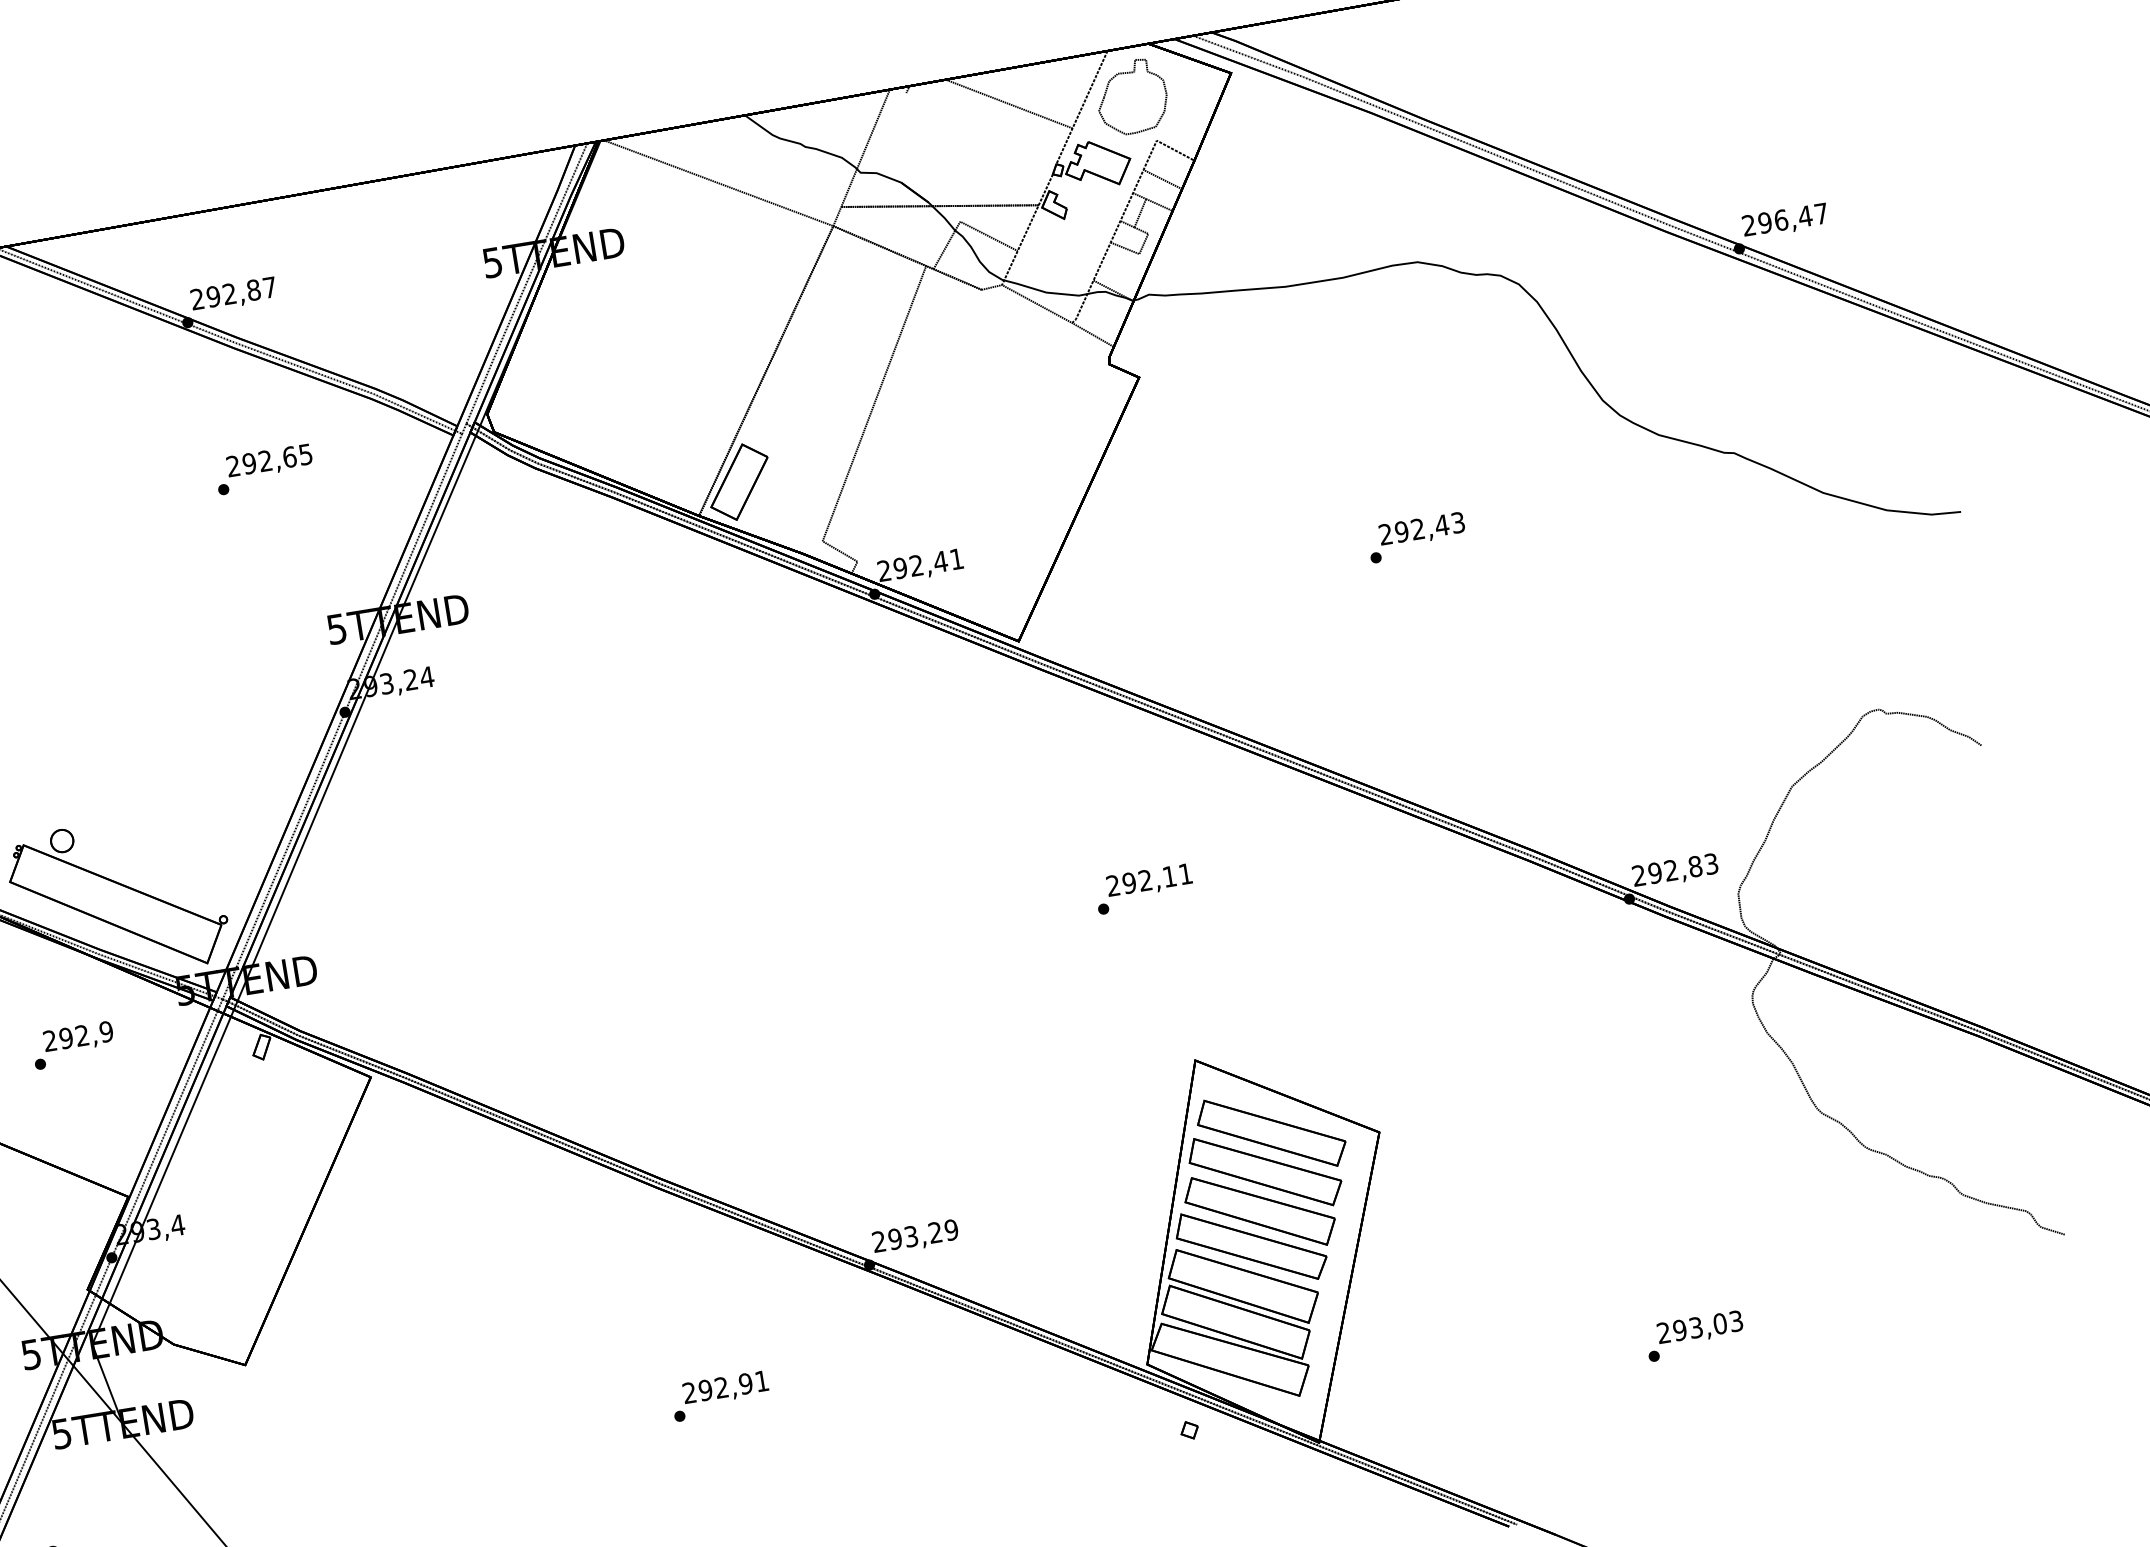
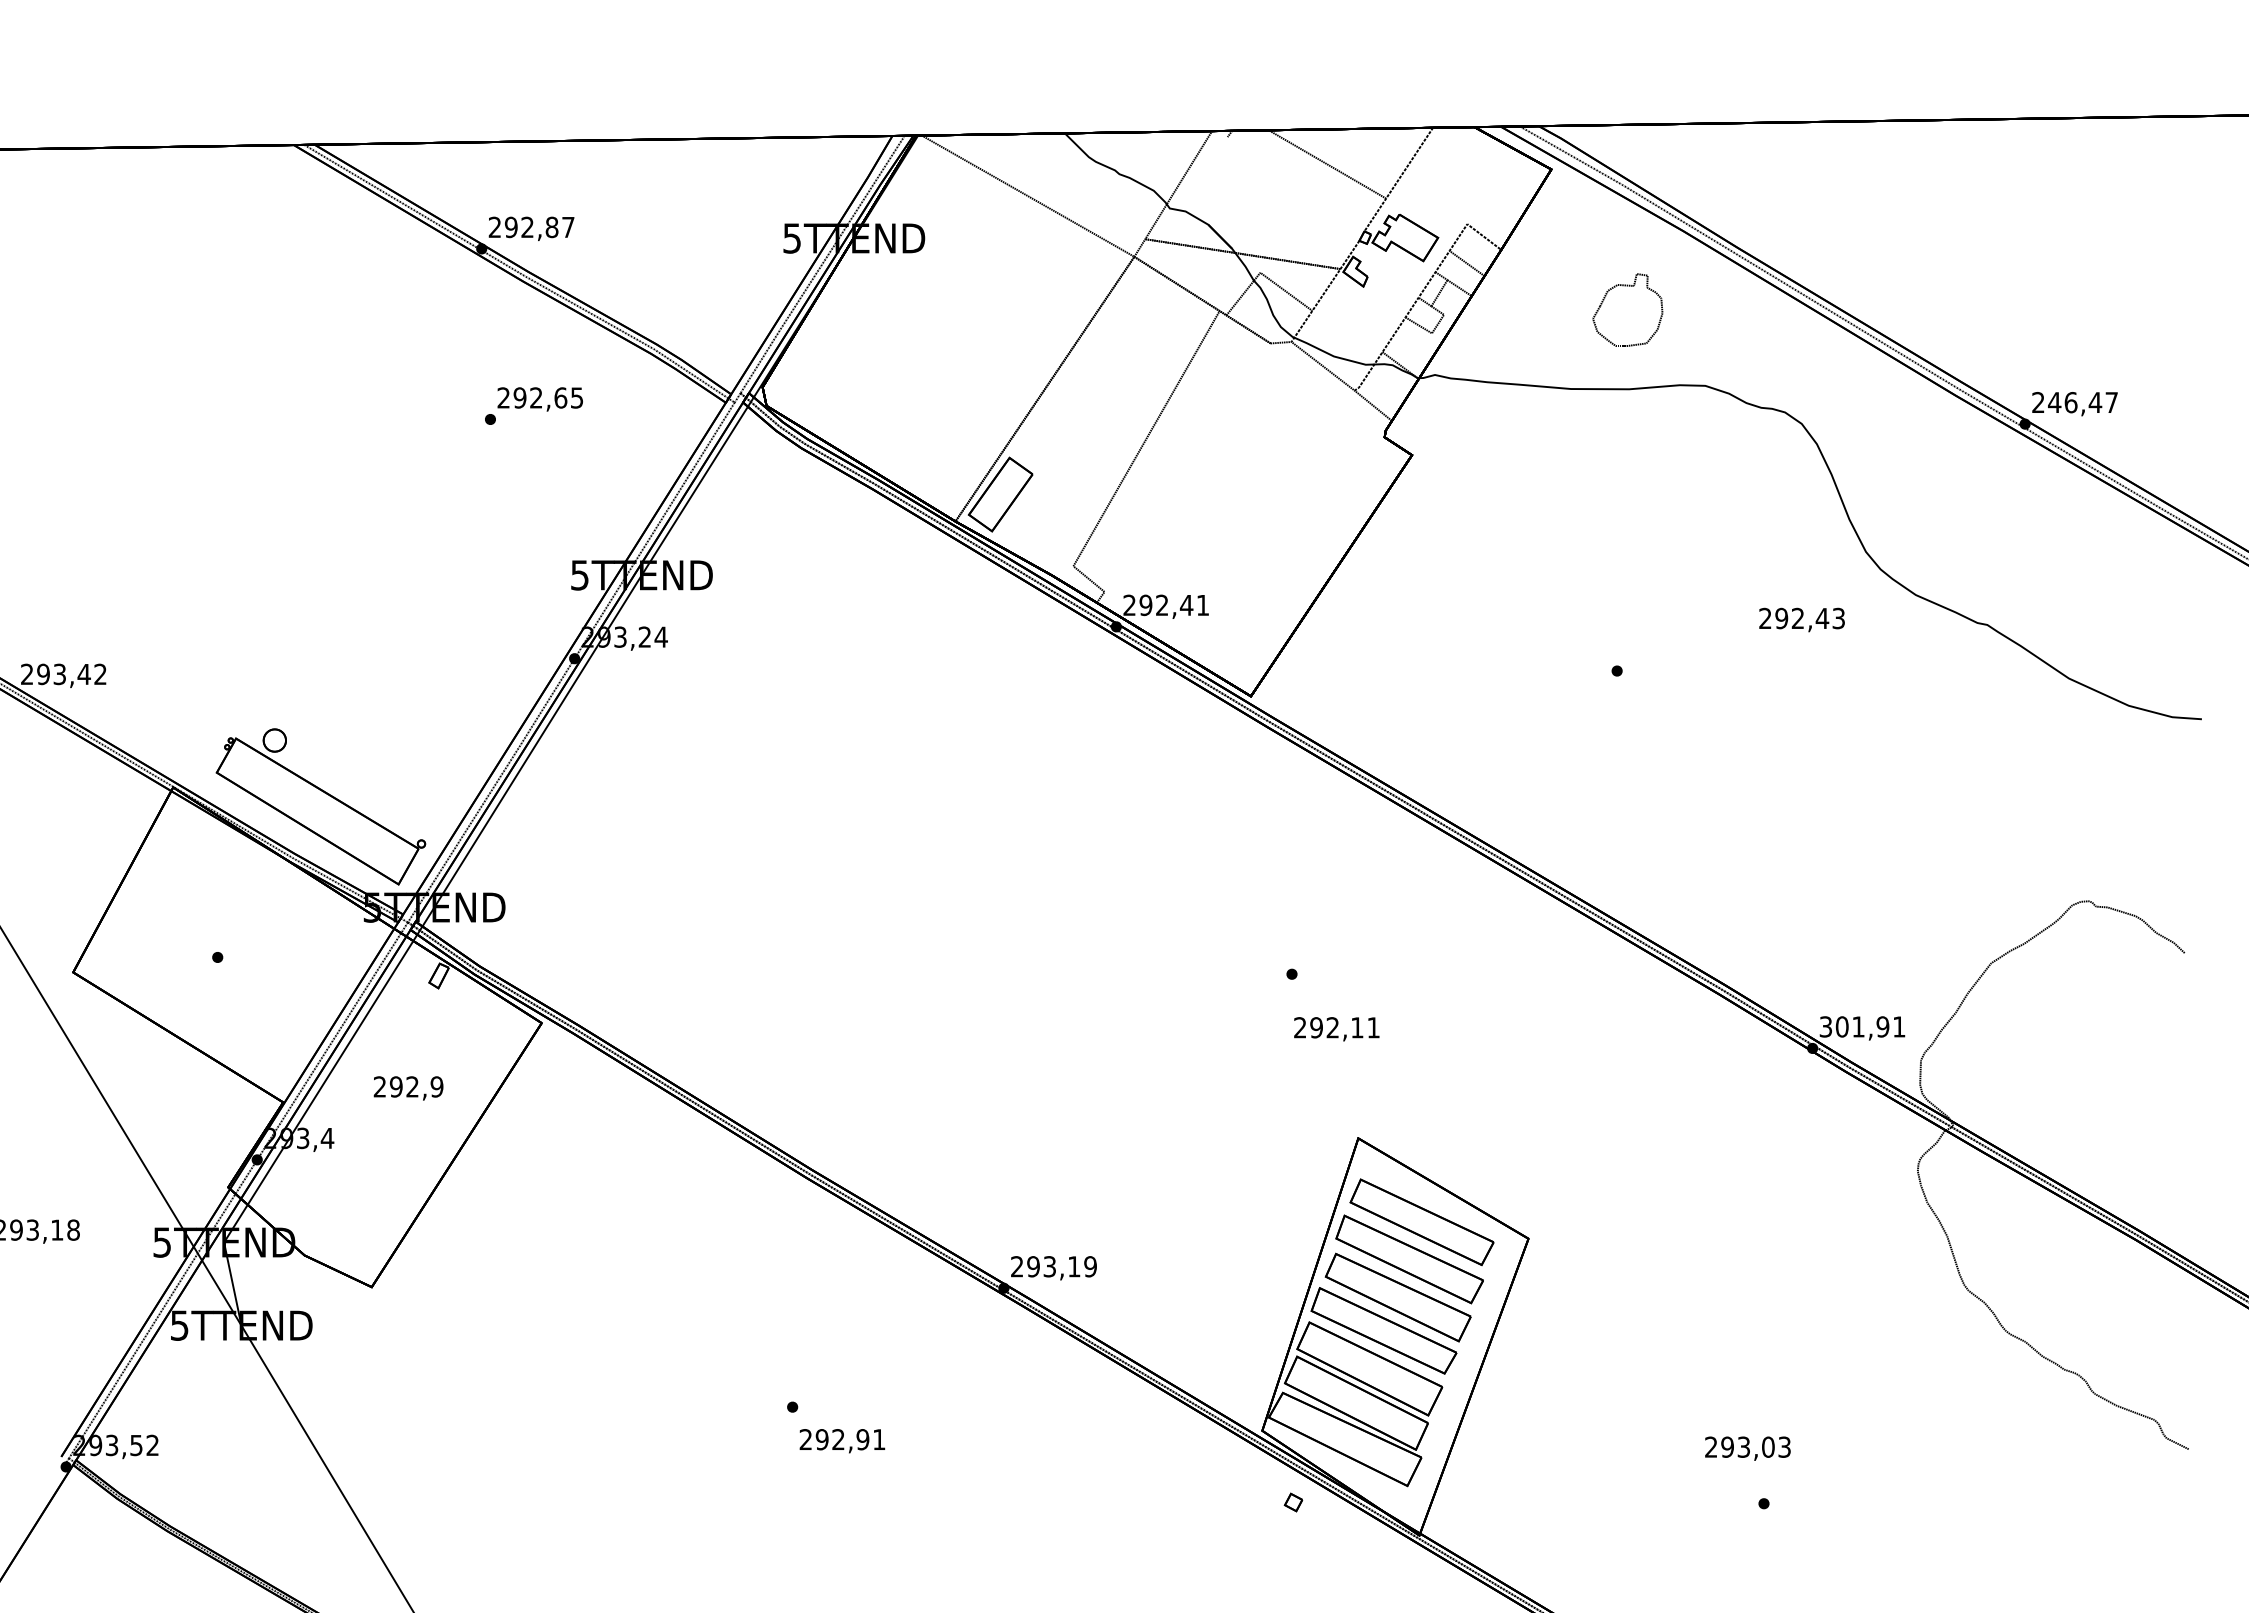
part: (1127, 73) -> (1627, 286), moved
text: (1764, 222) -> (2054, 402), 296,47 -> 246,47
text: (1421, 529) -> (1801, 619), moved
text: (1675, 869) -> (1862, 1026), 292,83 -> 301,91
text: (1149, 881) -> (1336, 1029), moved
text: (78, 1037) -> (408, 1088), moved
text: (935, 1232) -> (1074, 1266), 293,29 -> 293,19
text: (1699, 1328) -> (1747, 1448), moved
text: (725, 1388) -> (842, 1441), moved

